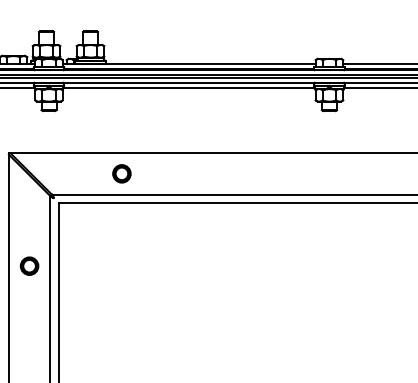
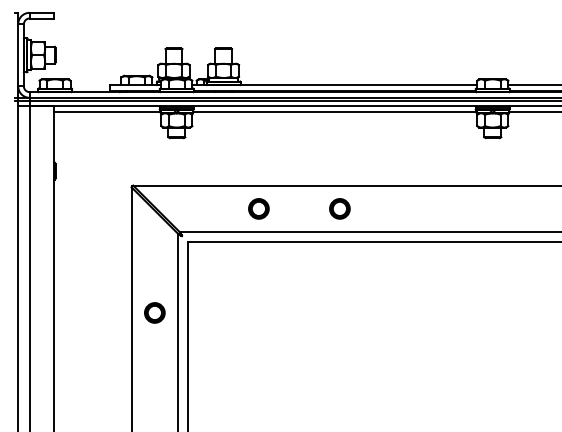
part: (193, 173) -> (339, 208), added

